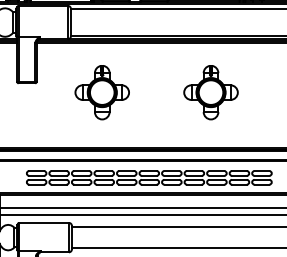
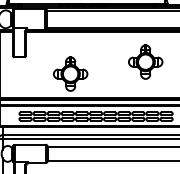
part: (102, 91) -> (70, 73), moved
part: (210, 91) -> (145, 61), moved

